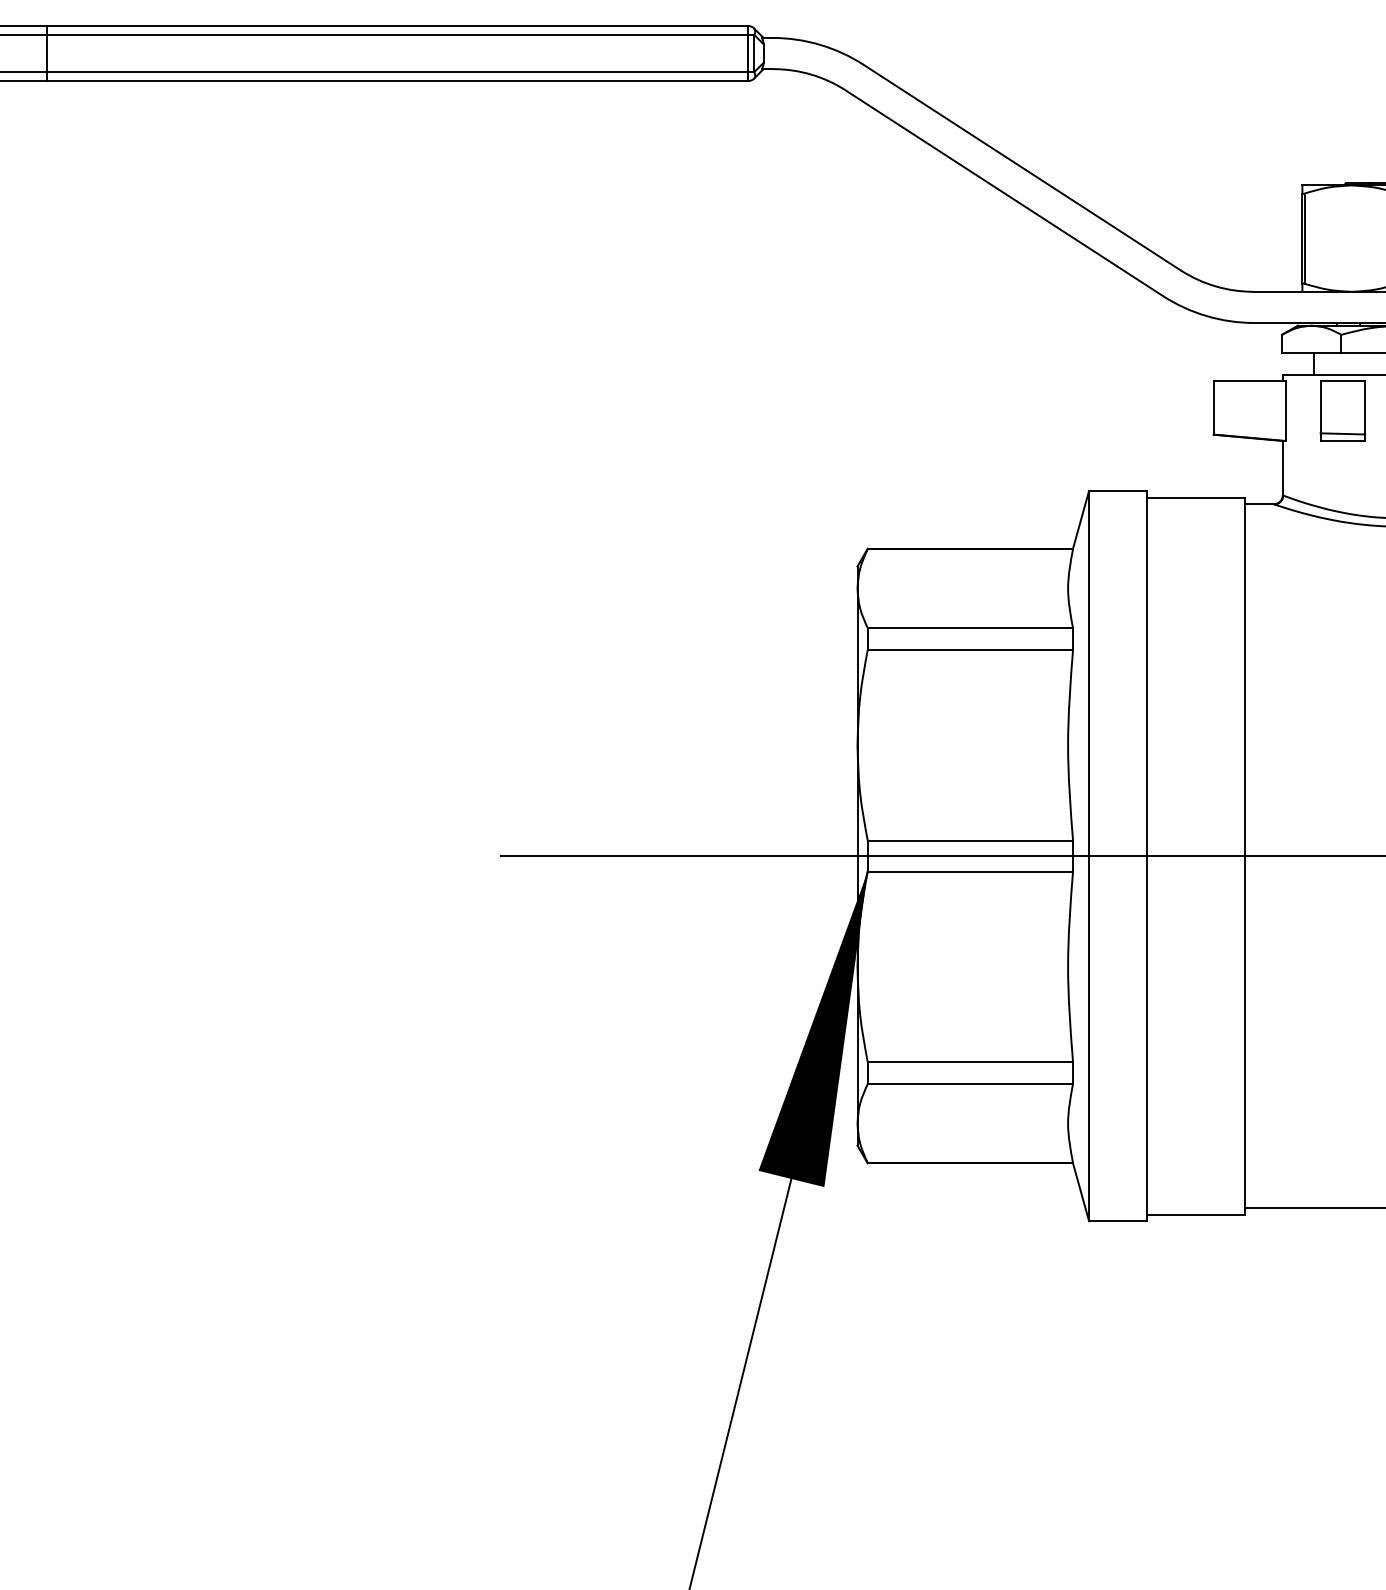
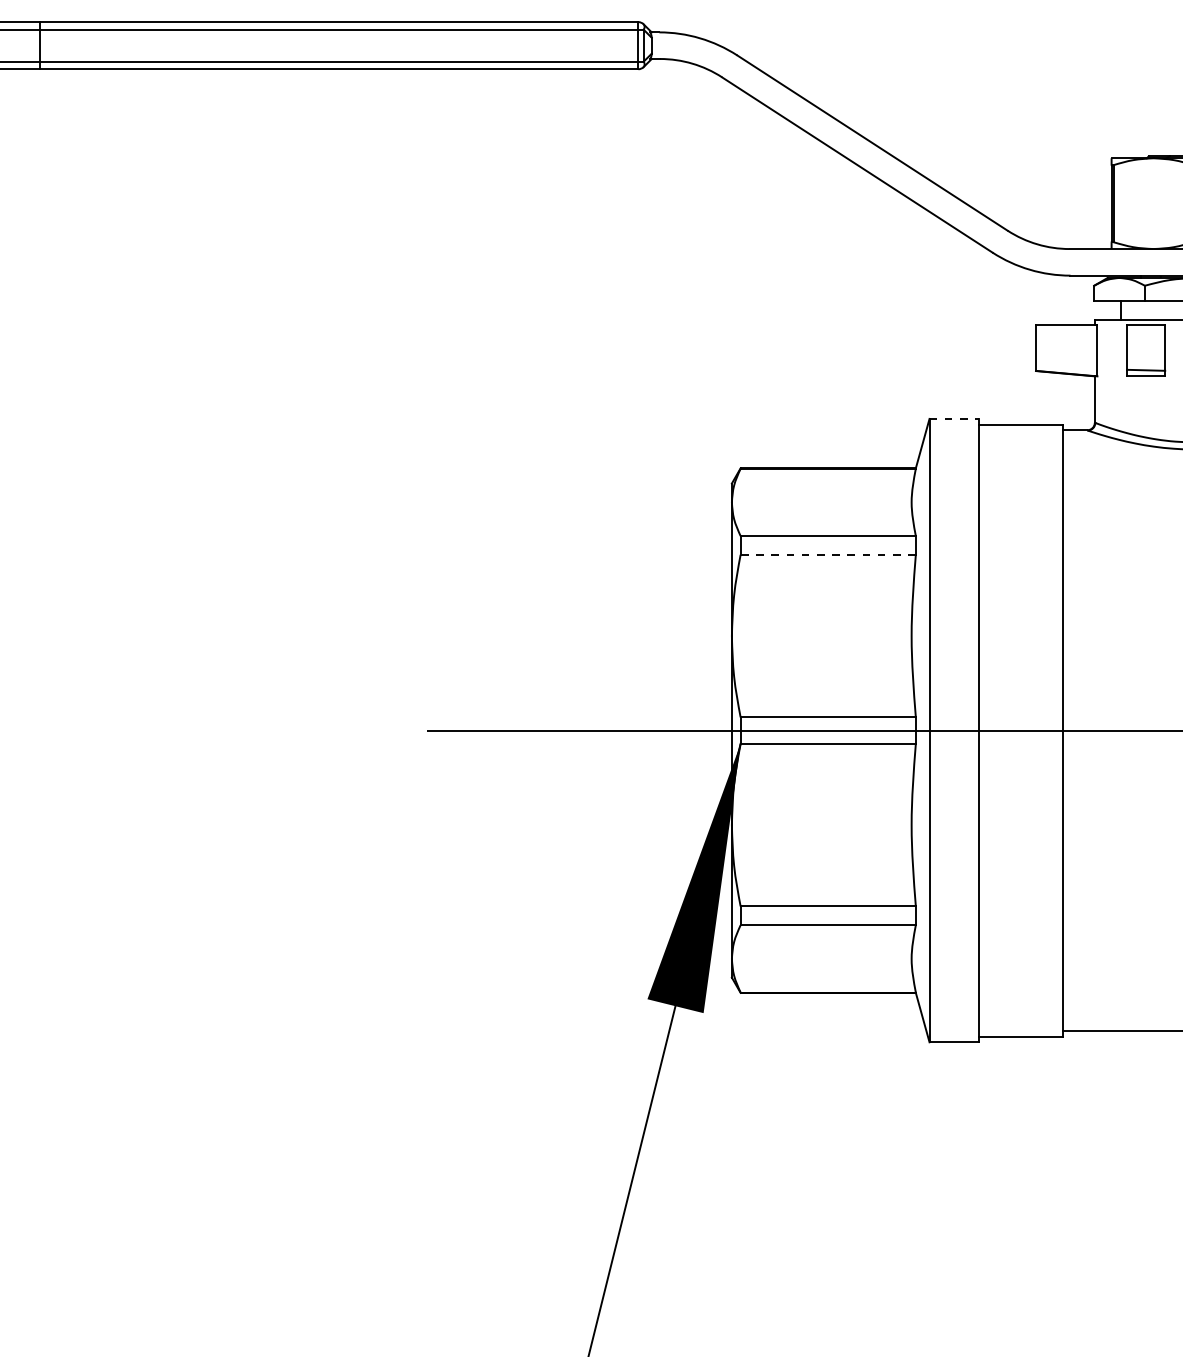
line: (1118, 490) -> (954, 418), solid -> dashed
line: (970, 649) -> (828, 554), solid -> dashed

